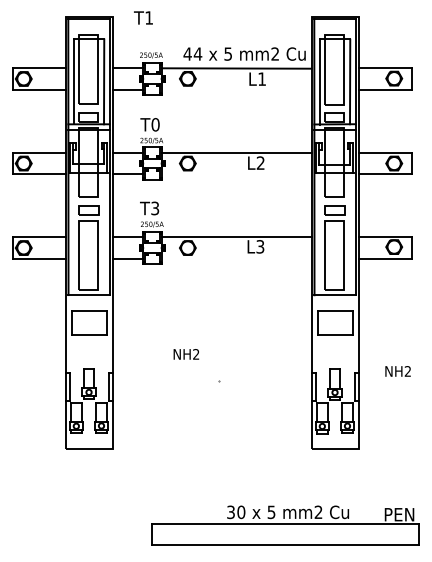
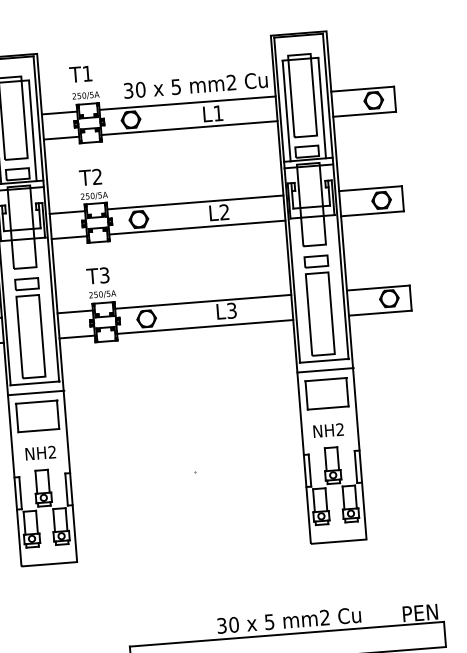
text: (143, 17) -> (80, 73), moved
text: (192, 53) -> (134, 89), 44 -> 30
line: (236, 89) -> (189, 127), added
text: (155, 124) -> (97, 176), T0 -> T2
line: (236, 174) -> (197, 227), added
line: (236, 258) -> (204, 326), added
line: (89, 303) -> (36, 393), added
line: (335, 303) -> (325, 370), added
text: (186, 354) -> (40, 453), moved
text: (397, 371) -> (327, 430), moved

